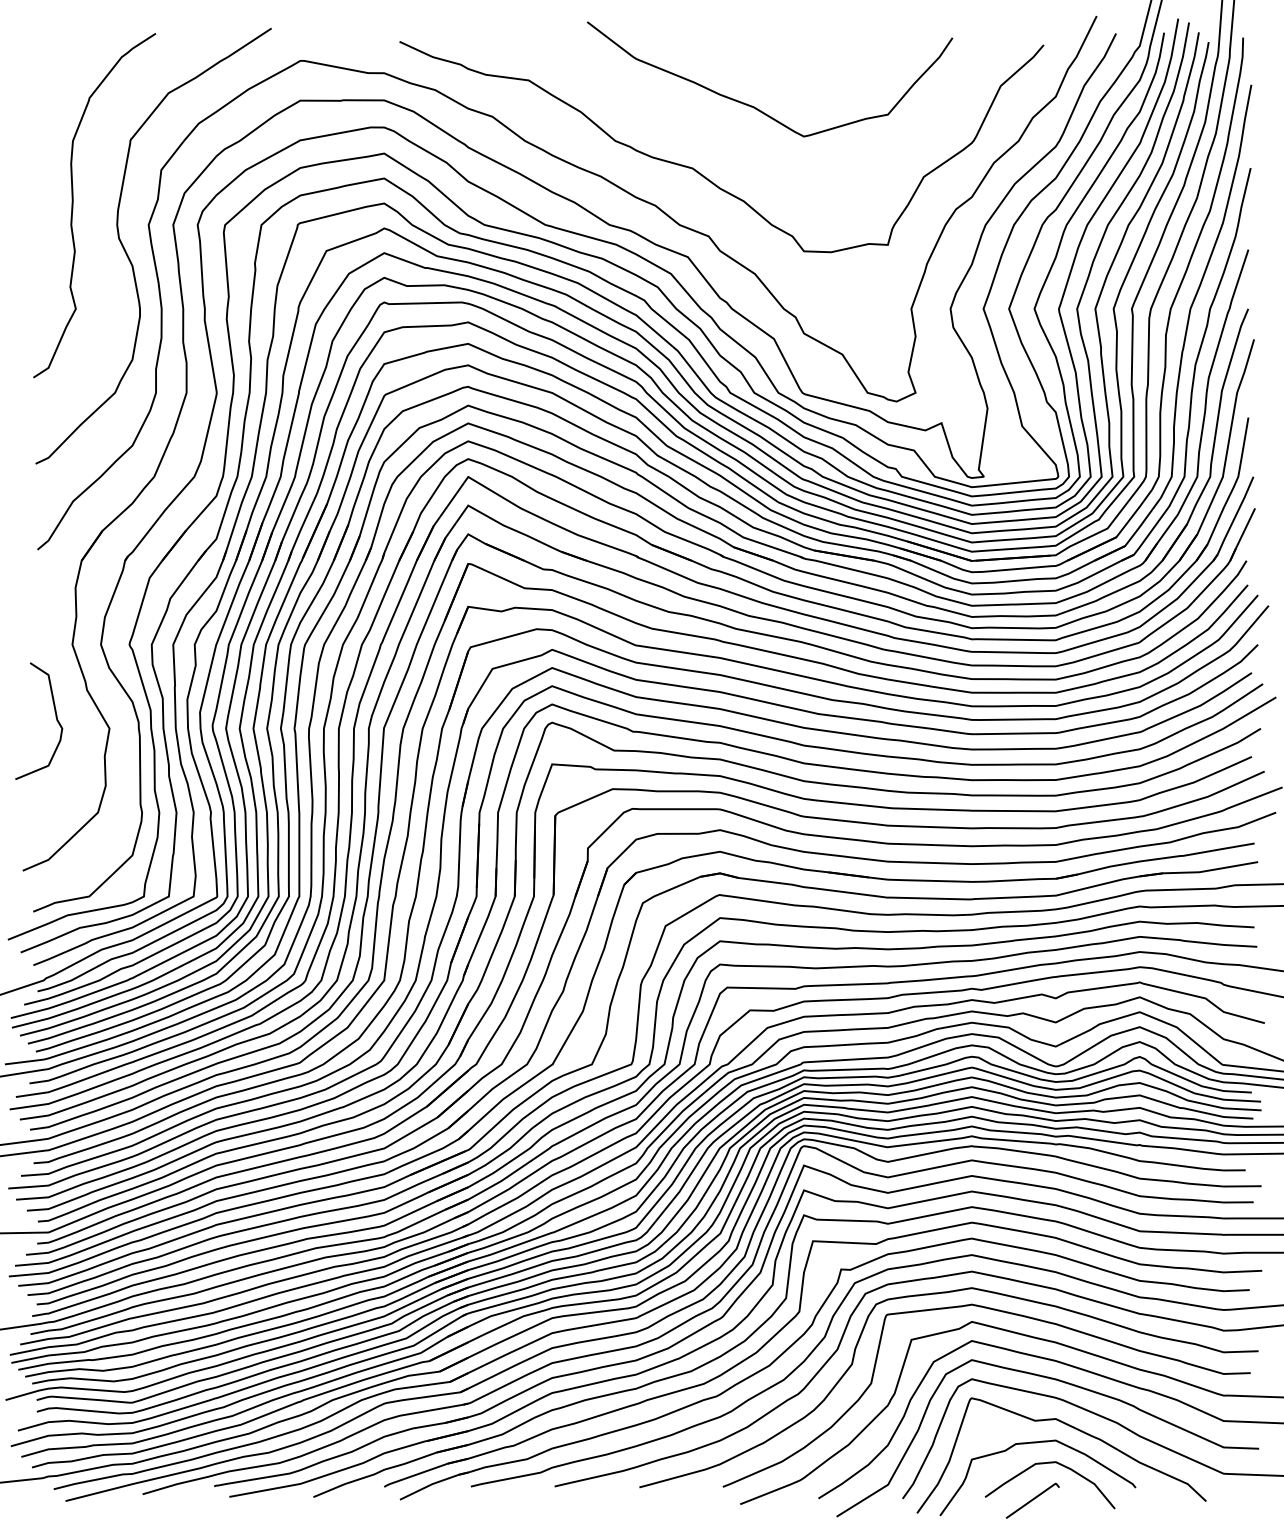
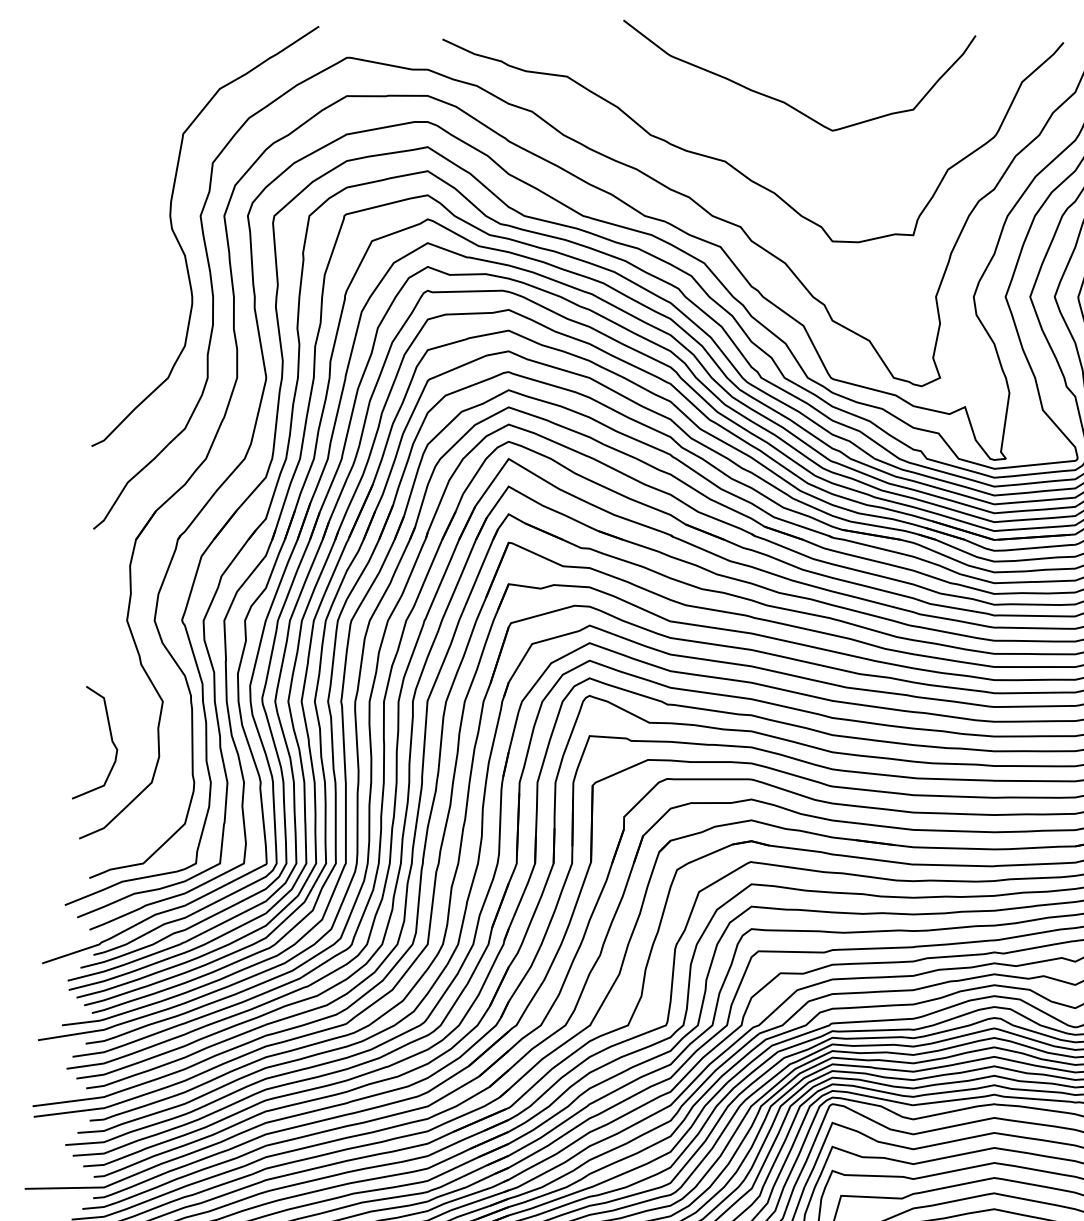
curve: (73, 205) -> (128, 197), removed
curve: (55, 717) -> (110, 739), moved

